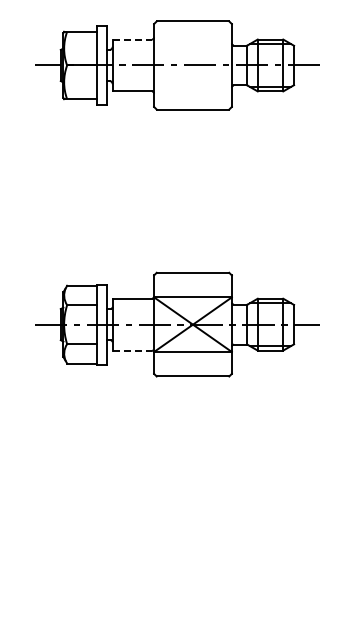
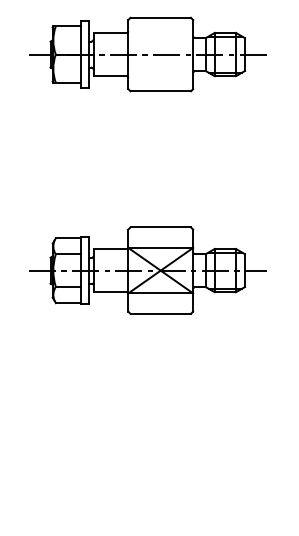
line: (132, 39) -> (110, 32), dashed -> solid
line: (132, 350) -> (110, 292), dashed -> solid

